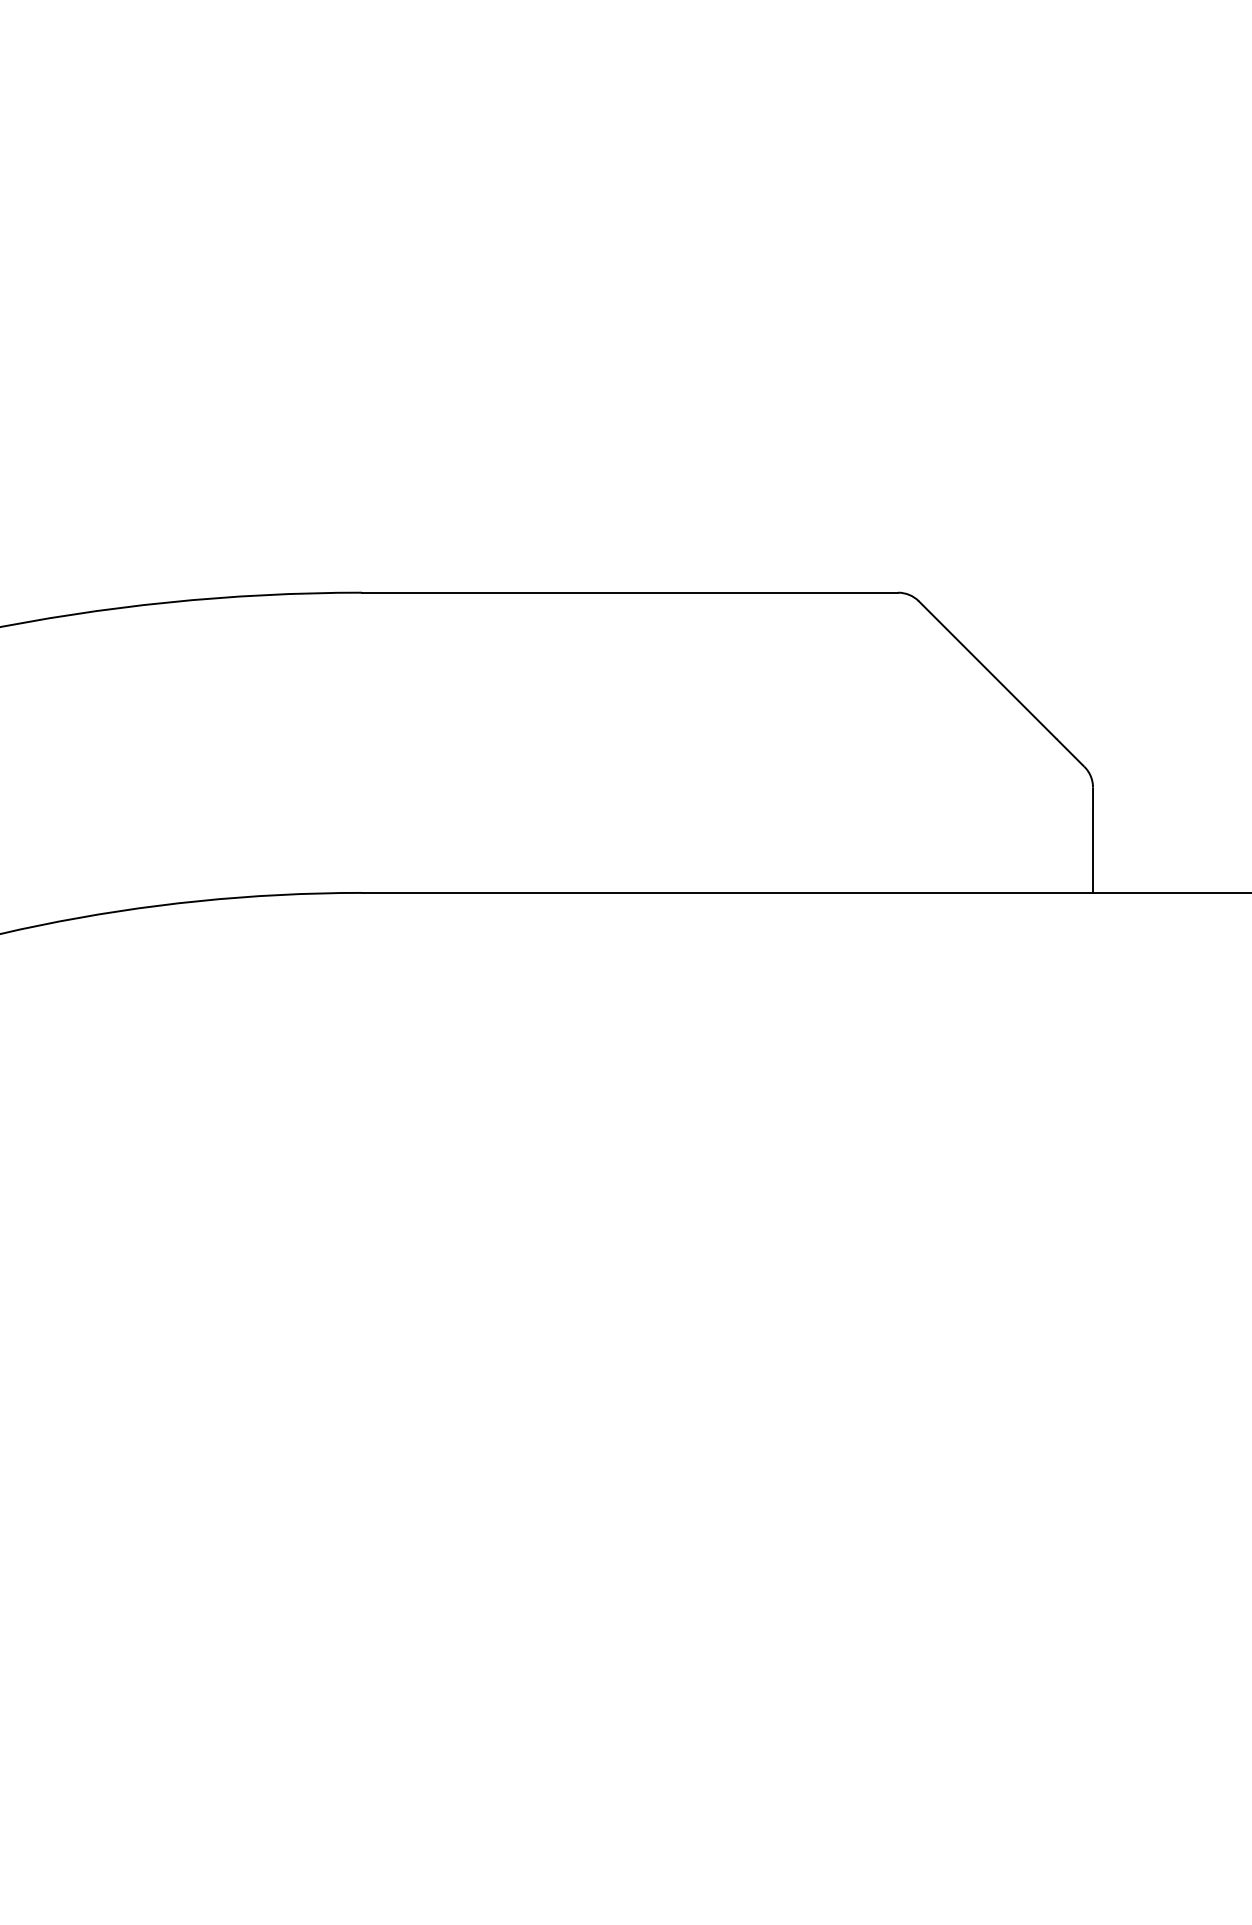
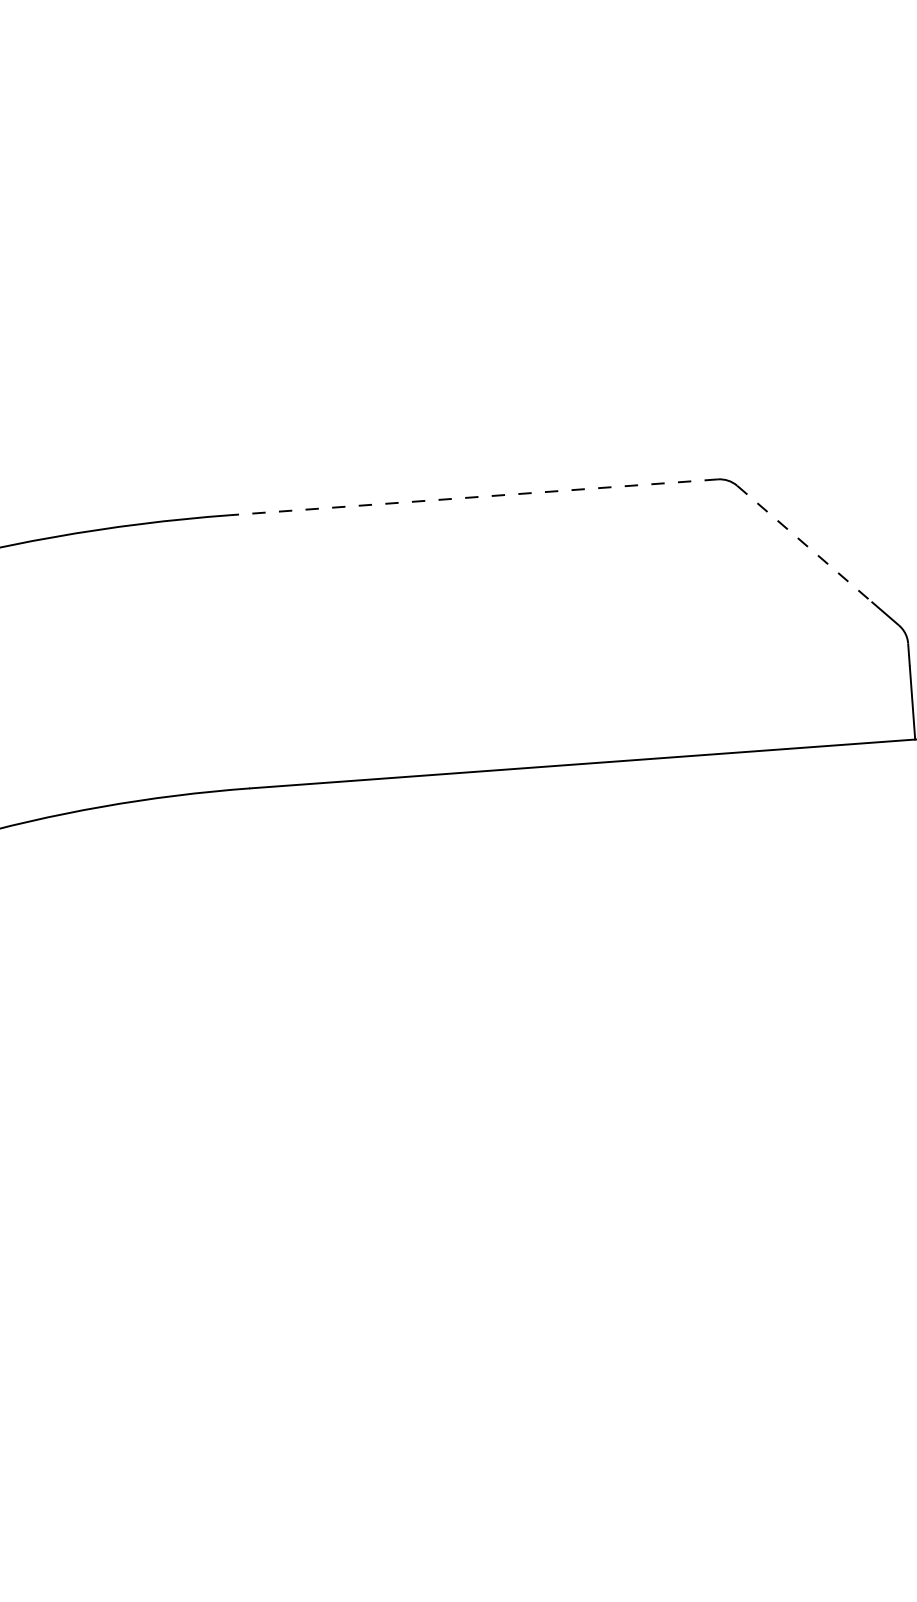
line: (629, 592) -> (473, 497), solid -> dashed
line: (987, 670) -> (804, 544), solid -> dashed

